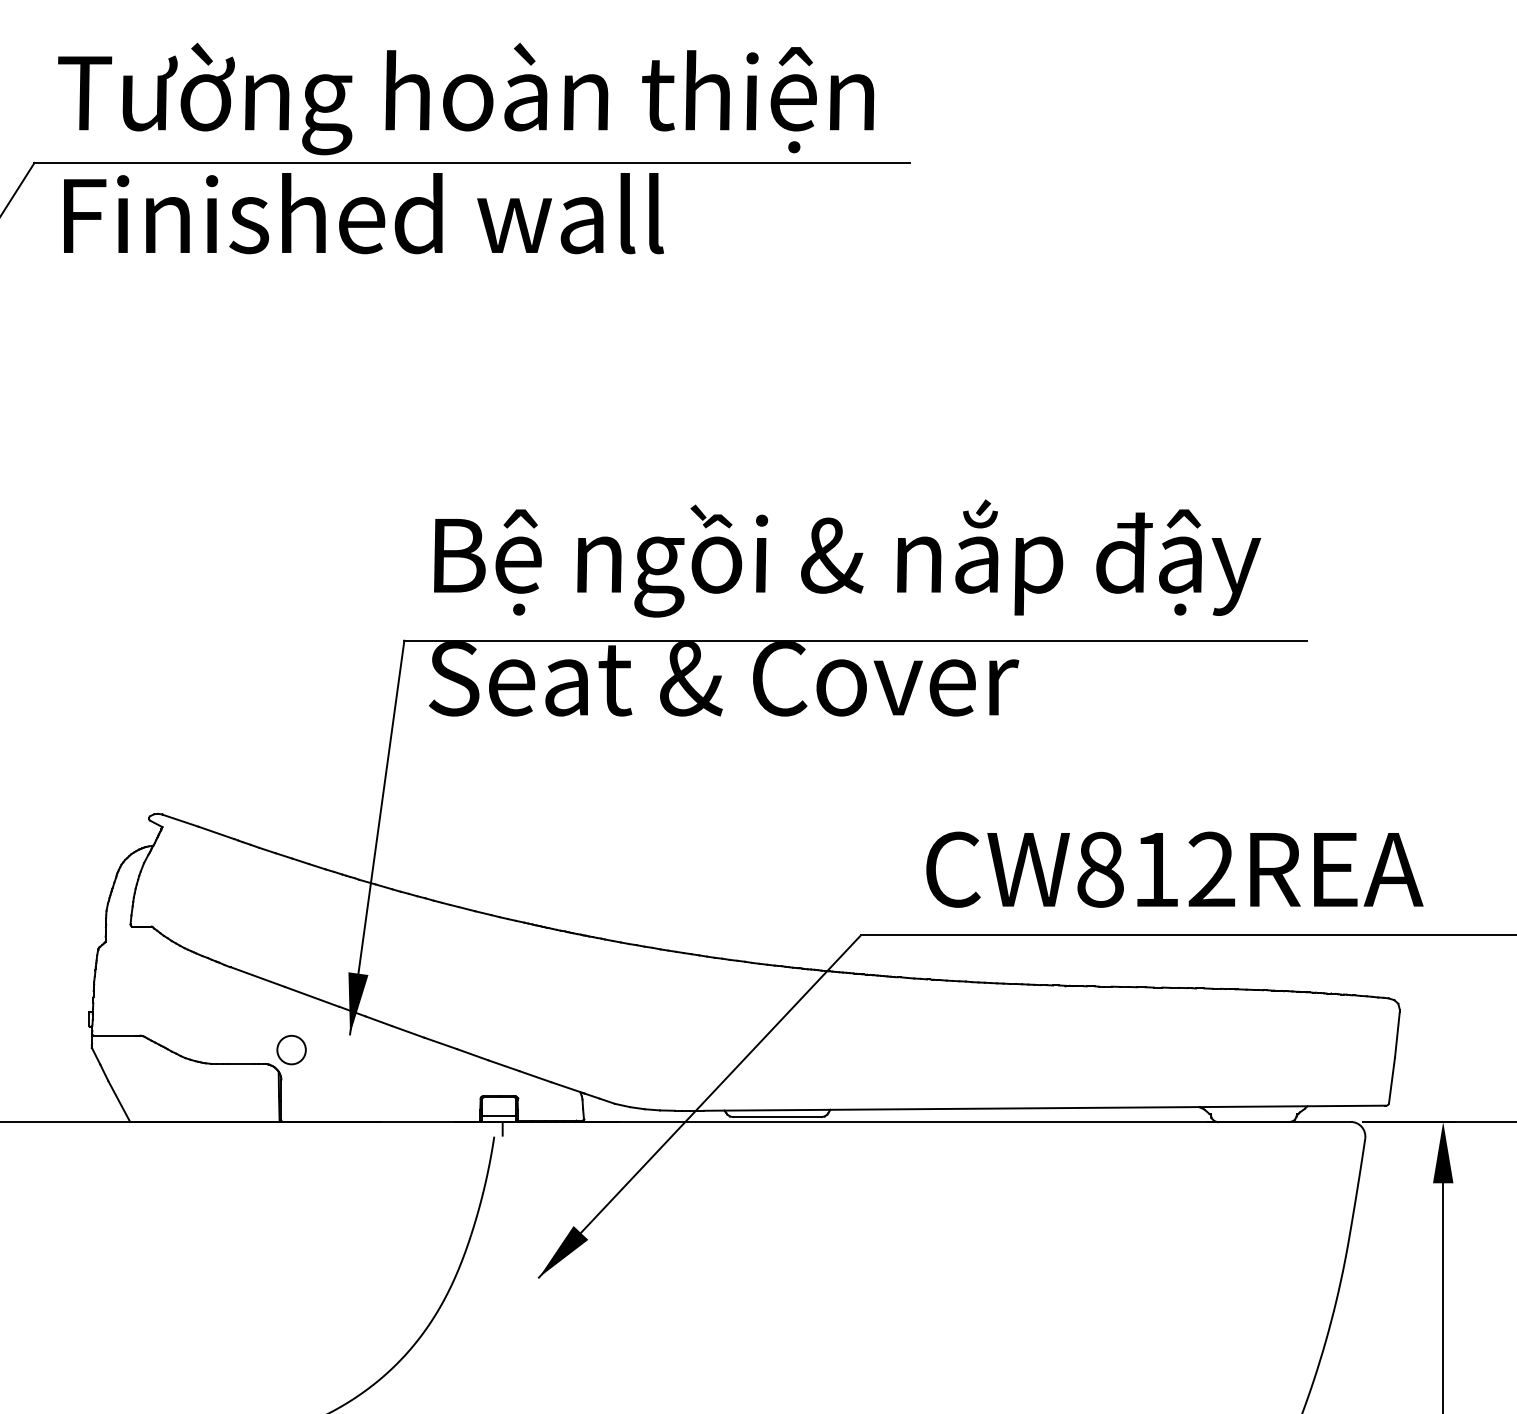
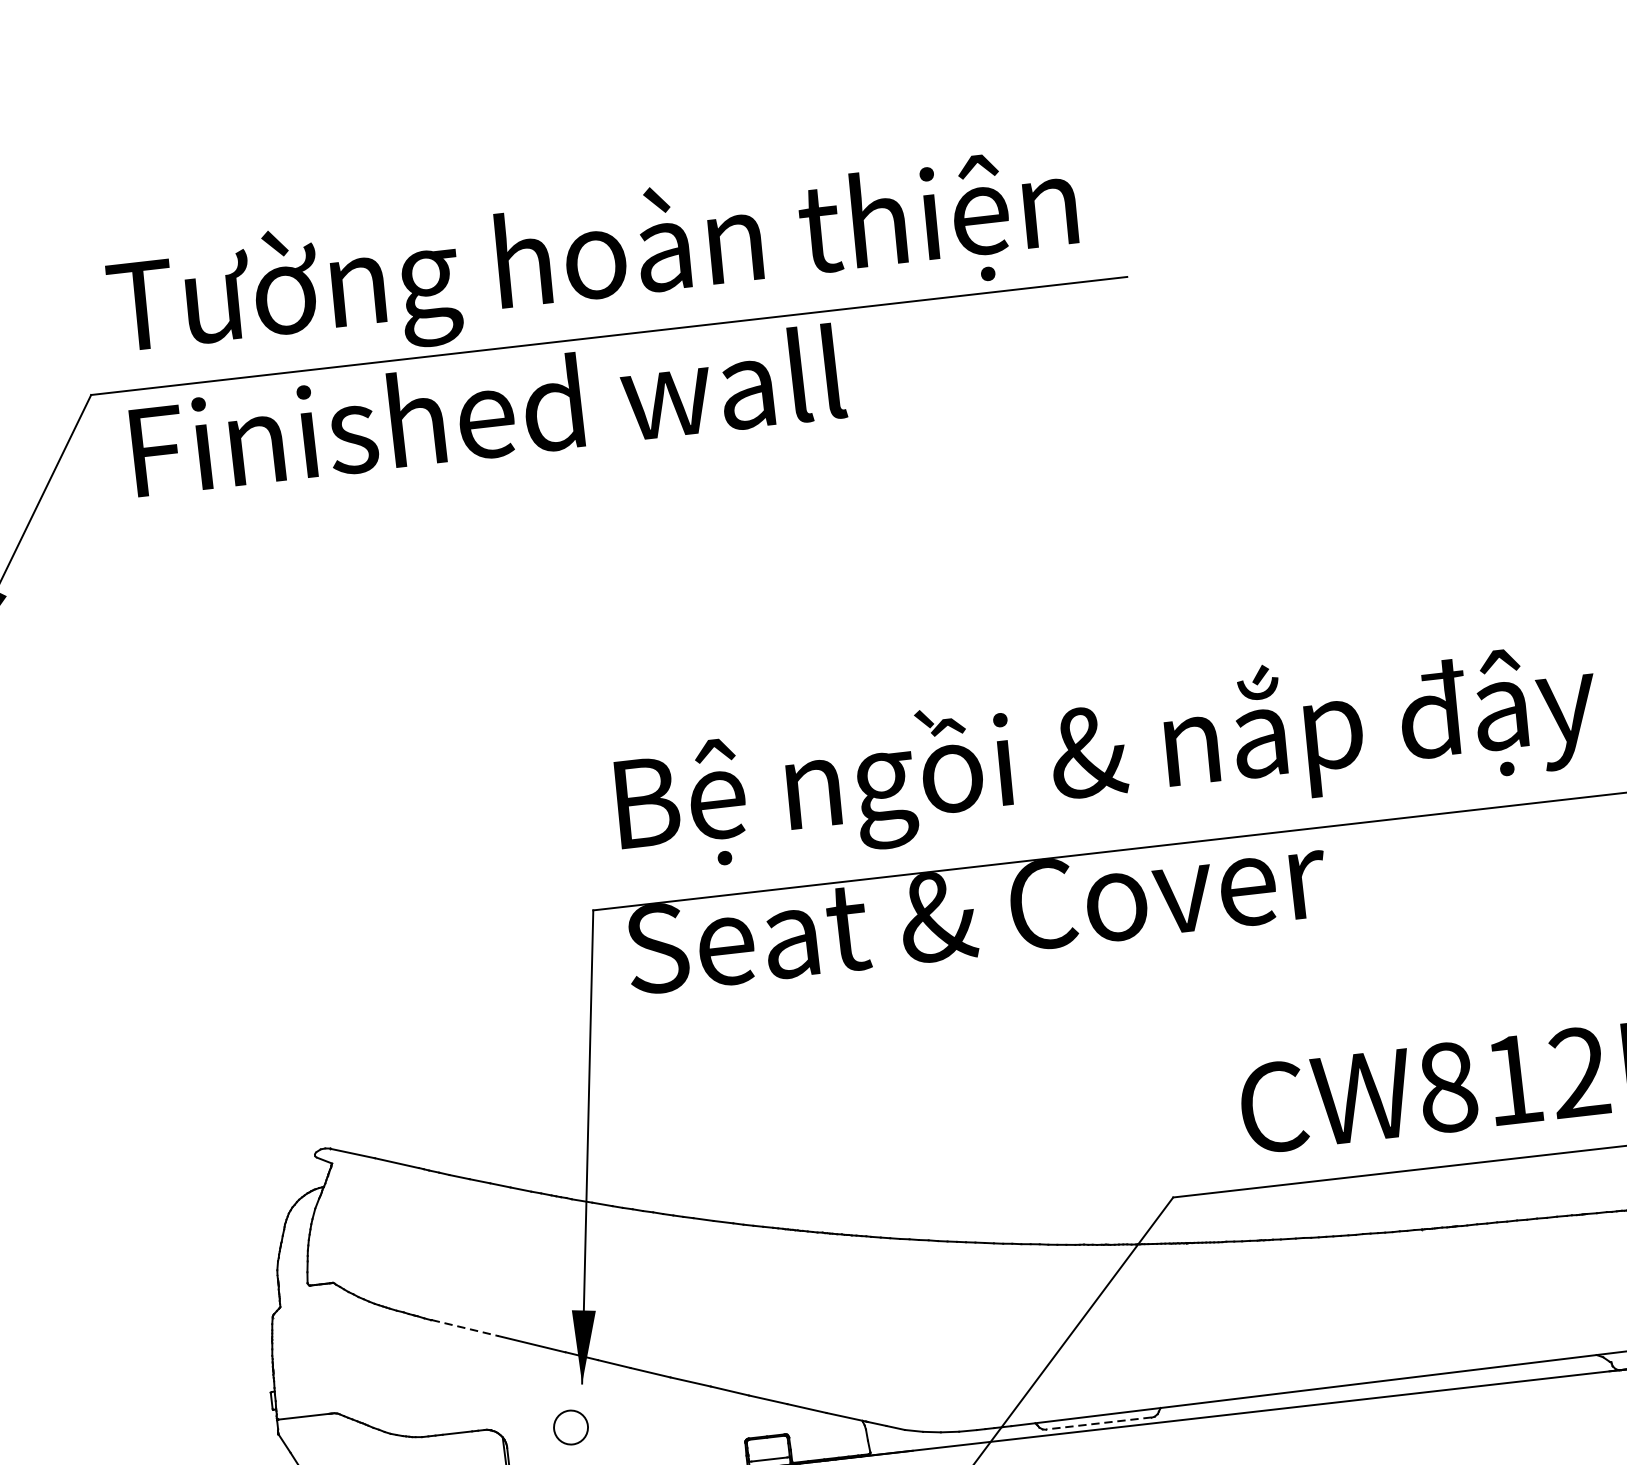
line: (257, 977) -> (464, 1328), solid -> dashed
circle: (291, 1049) -> (570, 1426), moved
line: (777, 1116) -> (1098, 1423), solid -> dashed

